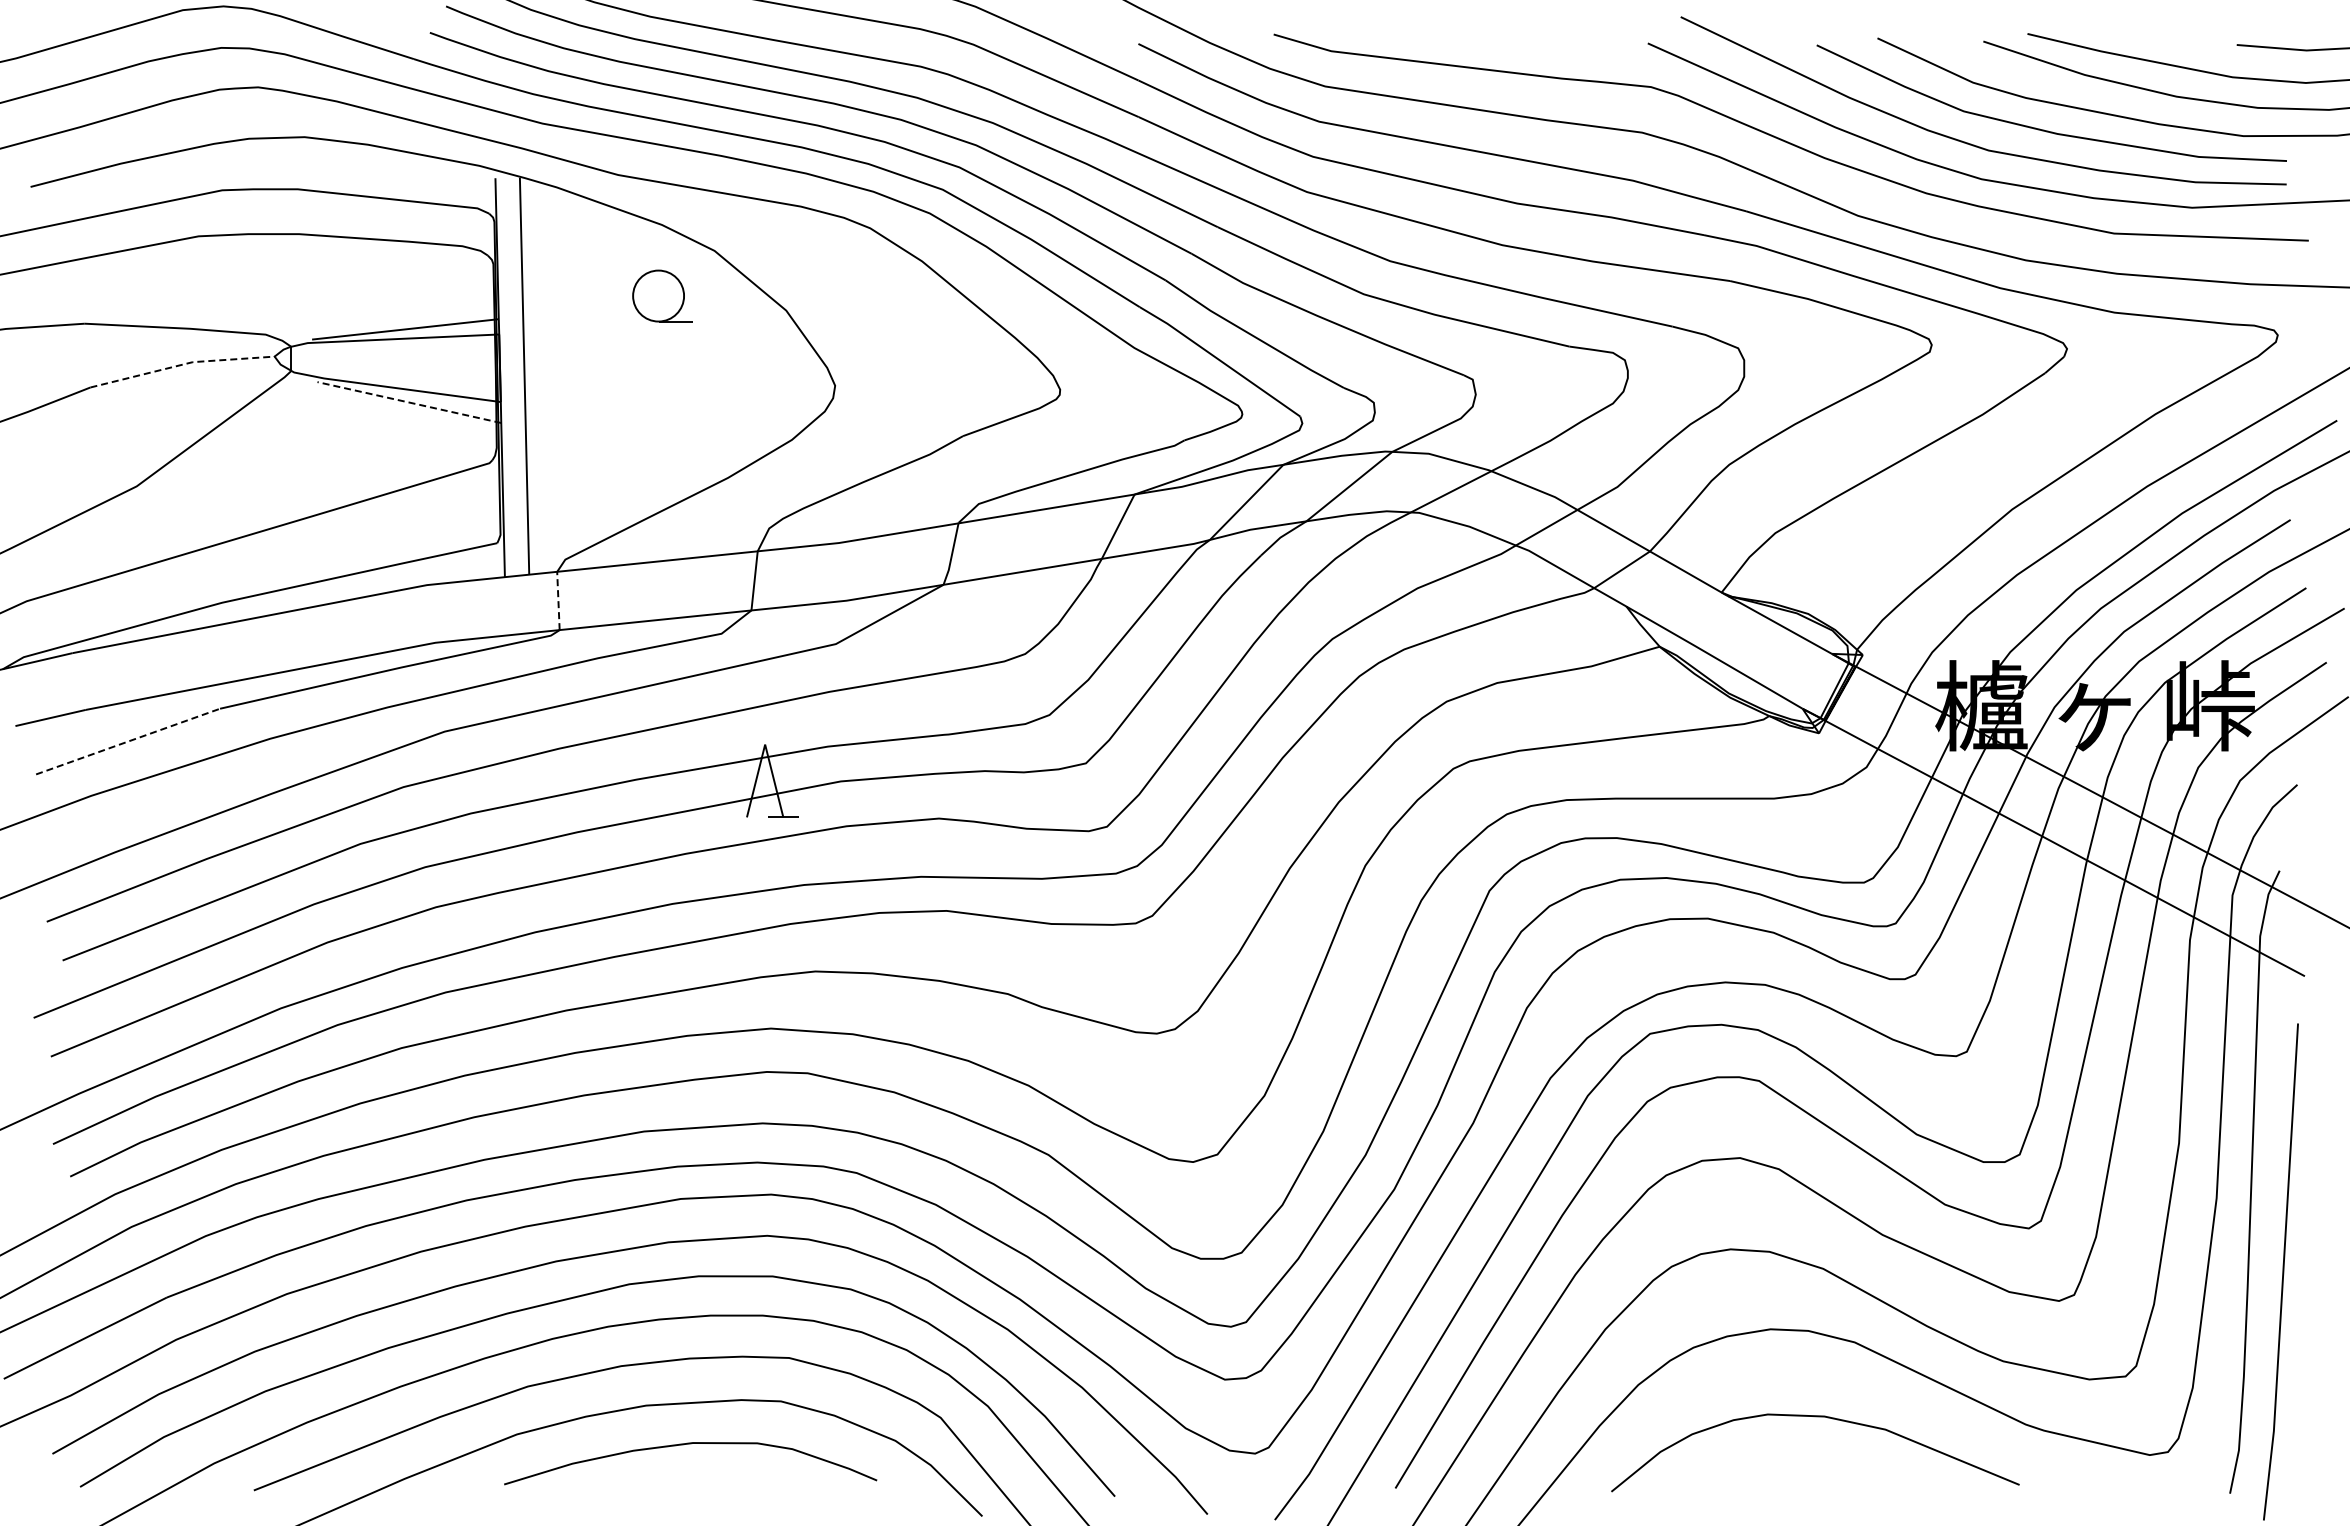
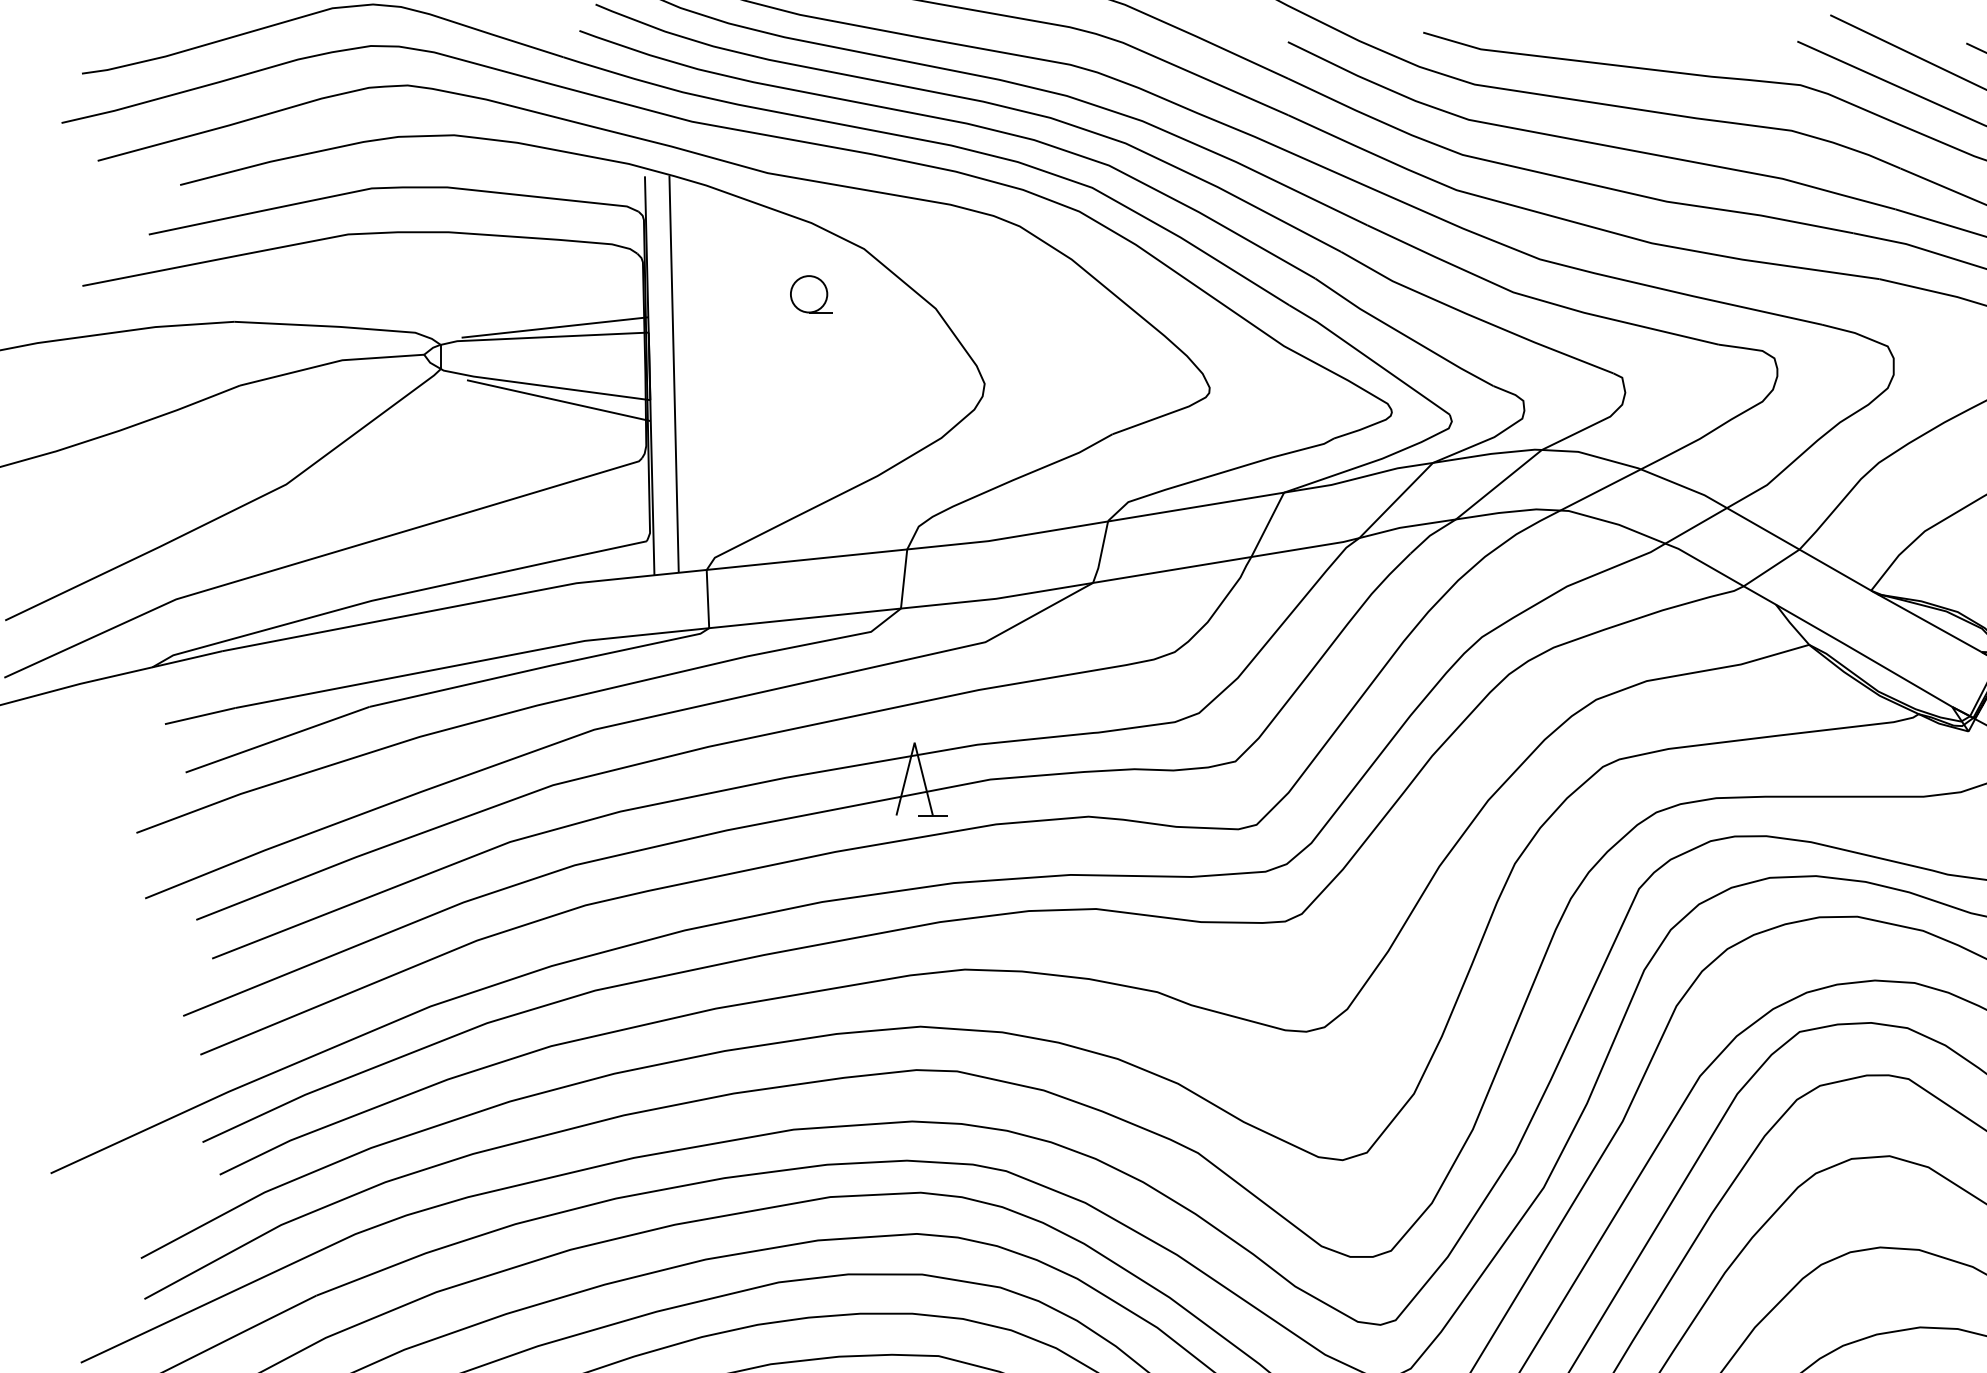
part: (661, 296) -> (811, 294), size x0.71
line: (182, 364) -> (332, 362), dashed -> solid
line: (408, 402) -> (558, 400), dashed -> solid
line: (558, 600) -> (708, 598), dashed -> solid
line: (128, 741) -> (278, 739), dashed -> solid

